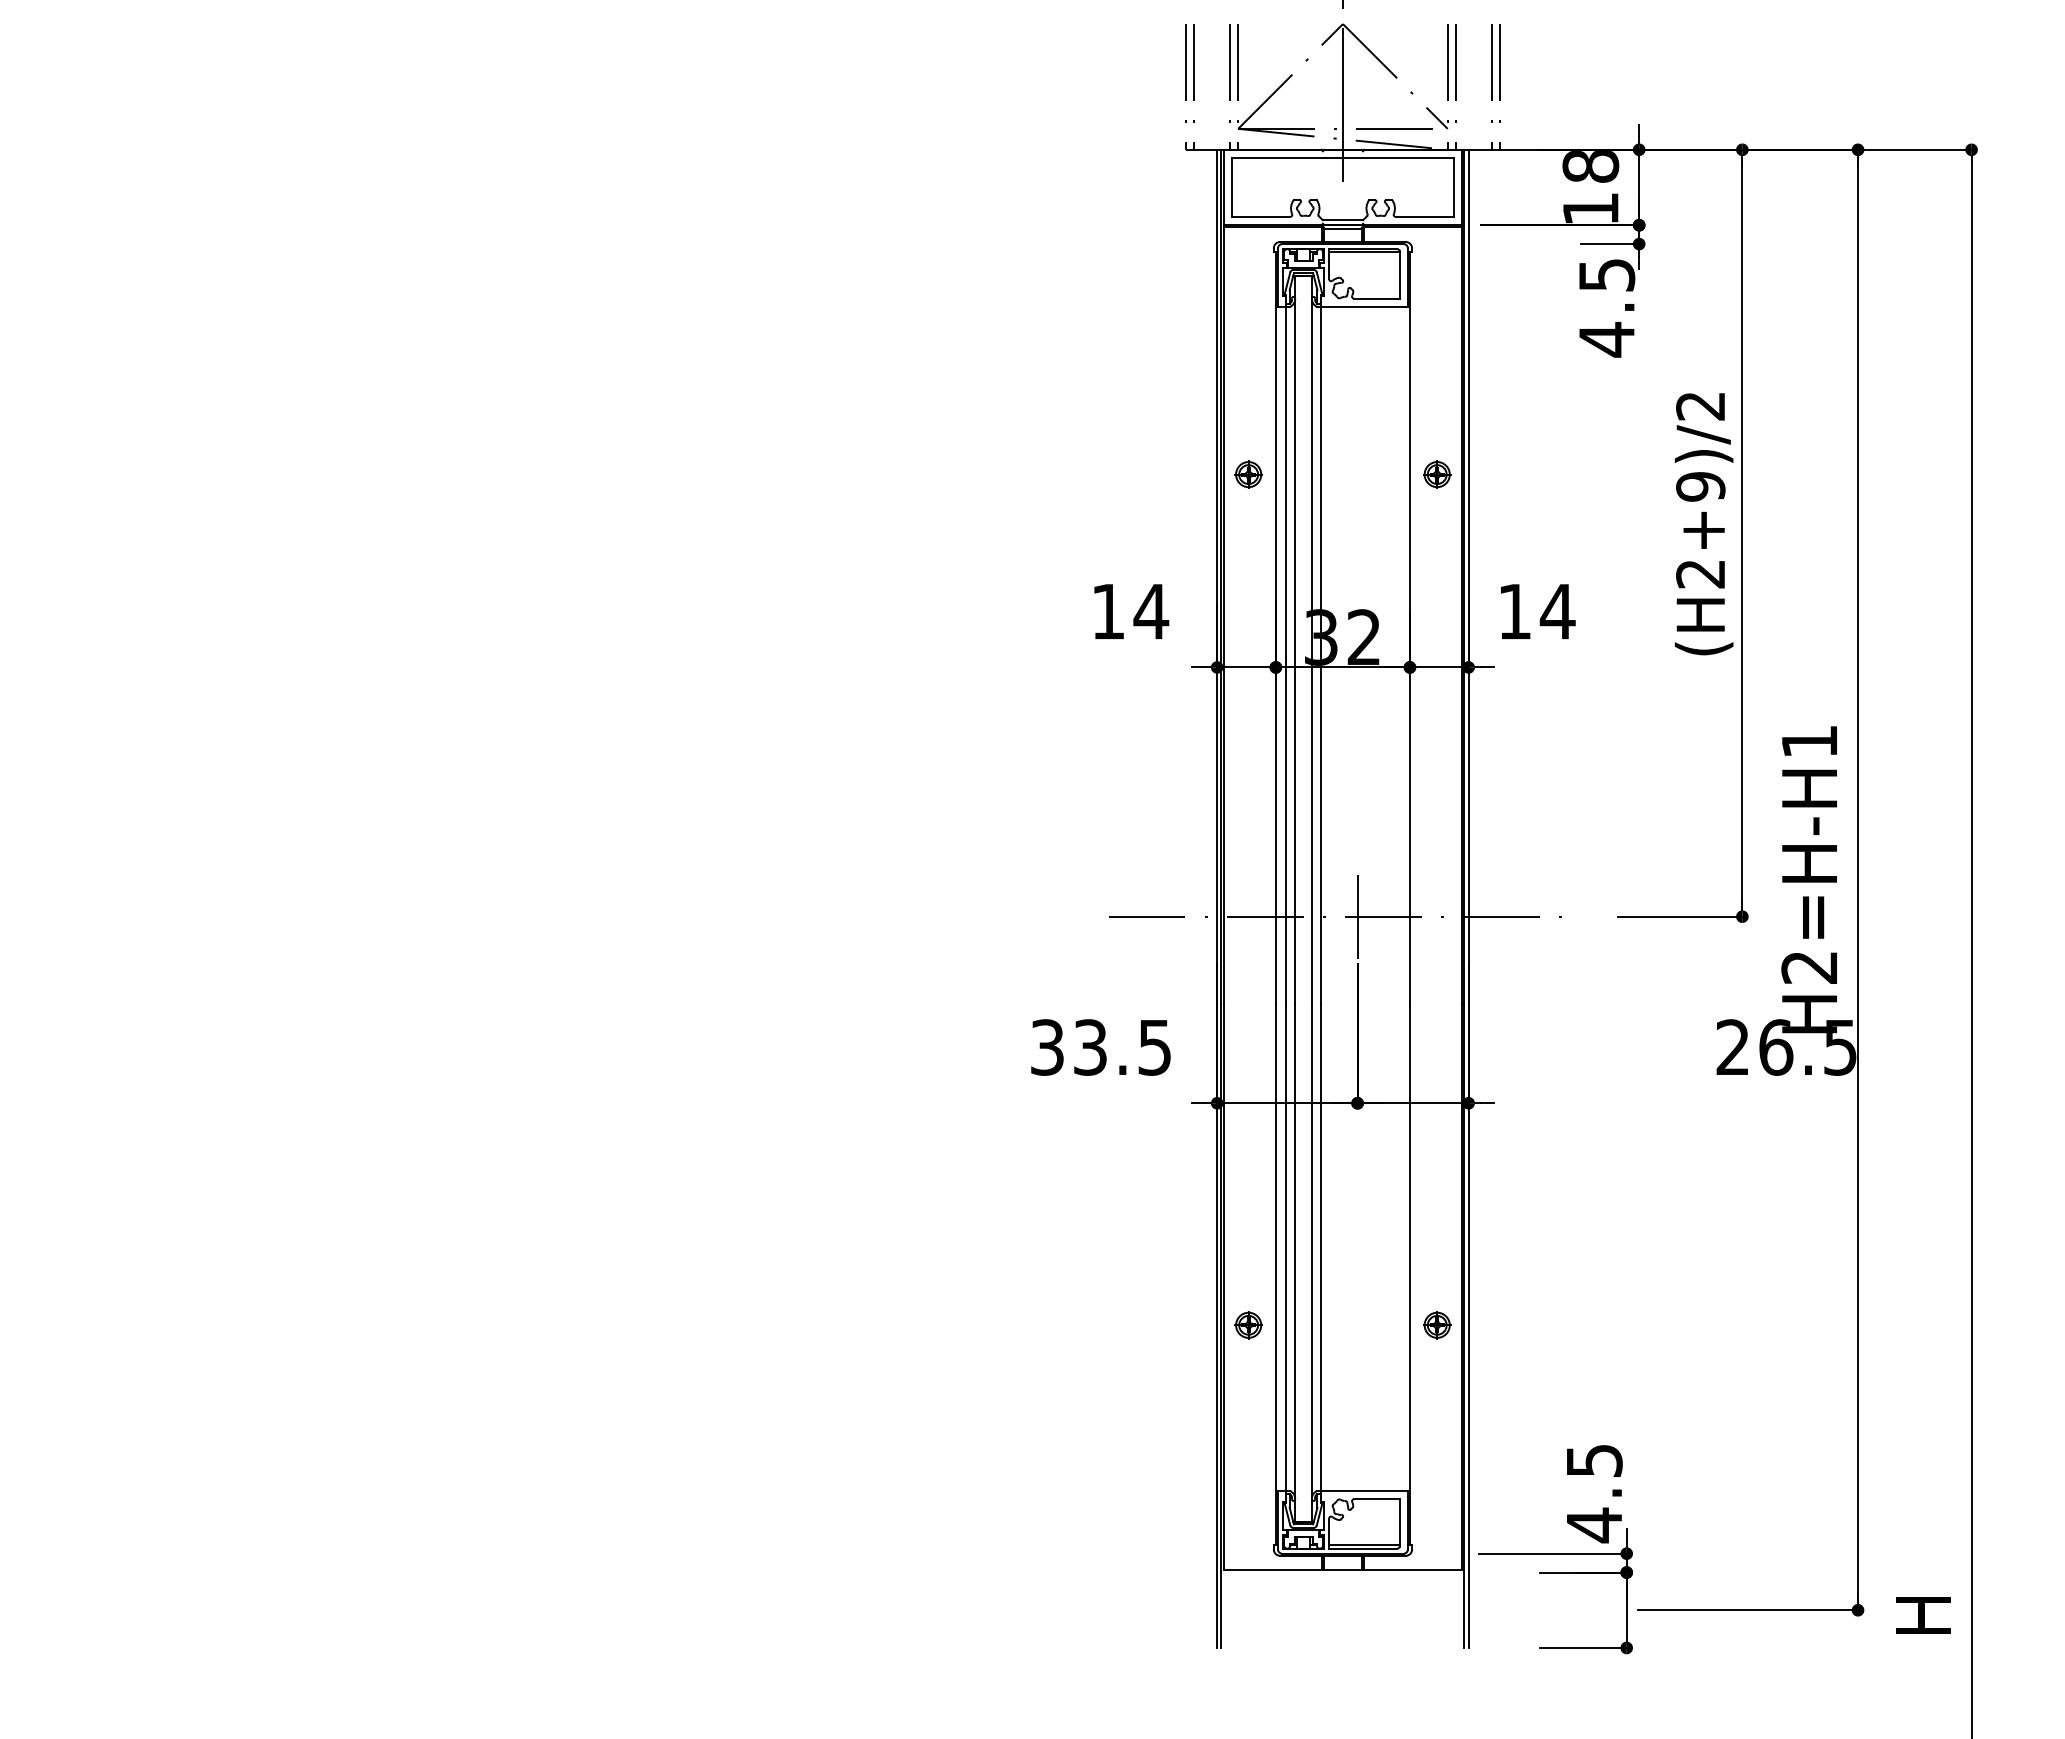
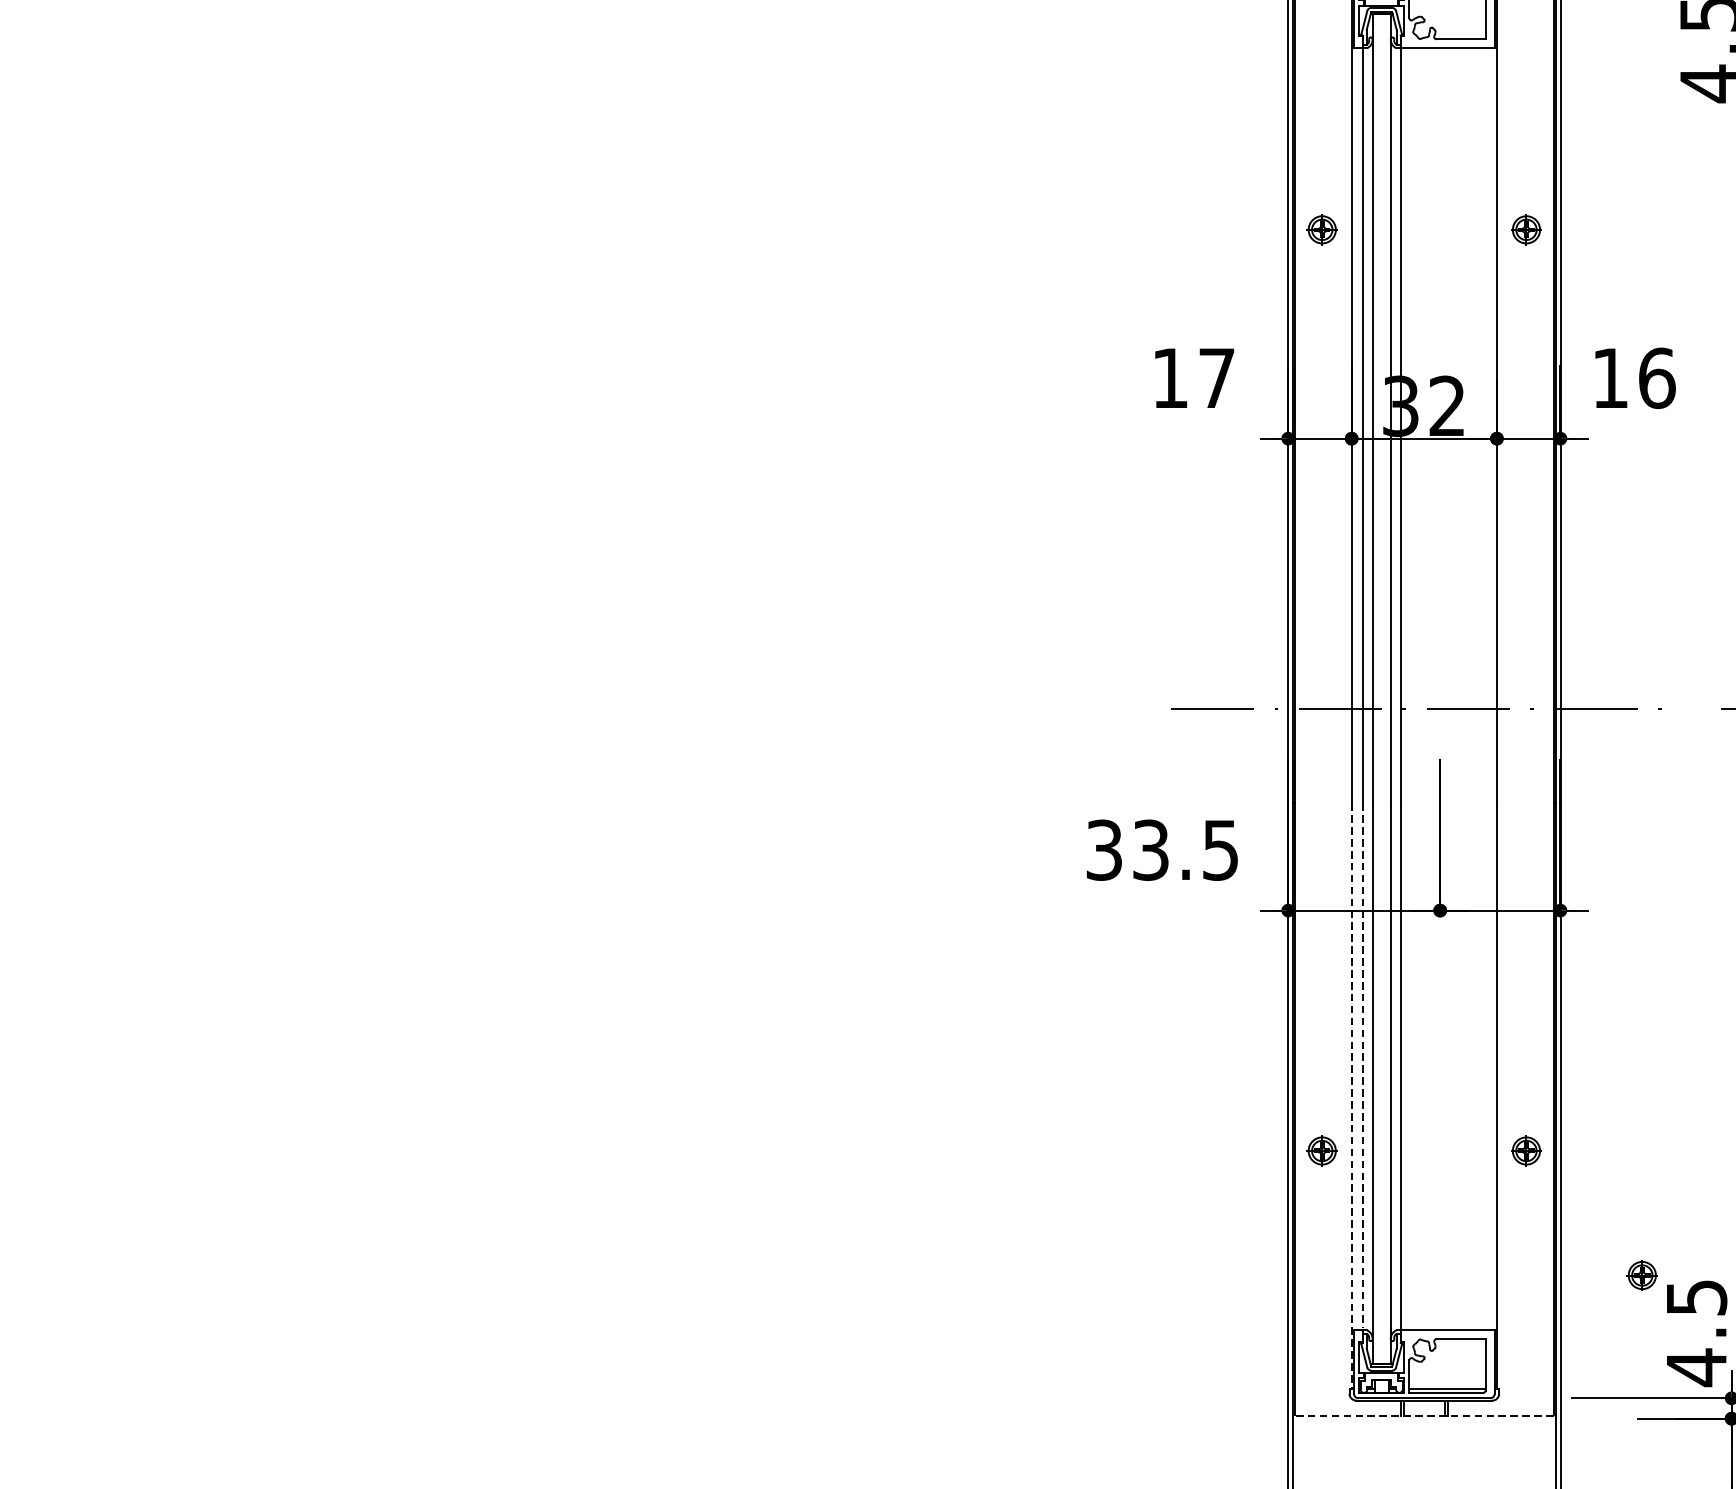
text: (1151, 611) -> (1217, 378), 14 -> 17
text: (1557, 611) -> (1656, 378), 14 -> 16
line: (1357, 916) -> (1440, 708), removed
line: (1285, 1246) -> (1362, 1065), solid -> dashed
line: (1275, 1274) -> (1351, 1095), solid -> dashed
part: (1544, 1440) -> (1642, 1275), added
line: (1342, 1570) -> (1423, 1416), solid -> dashed

